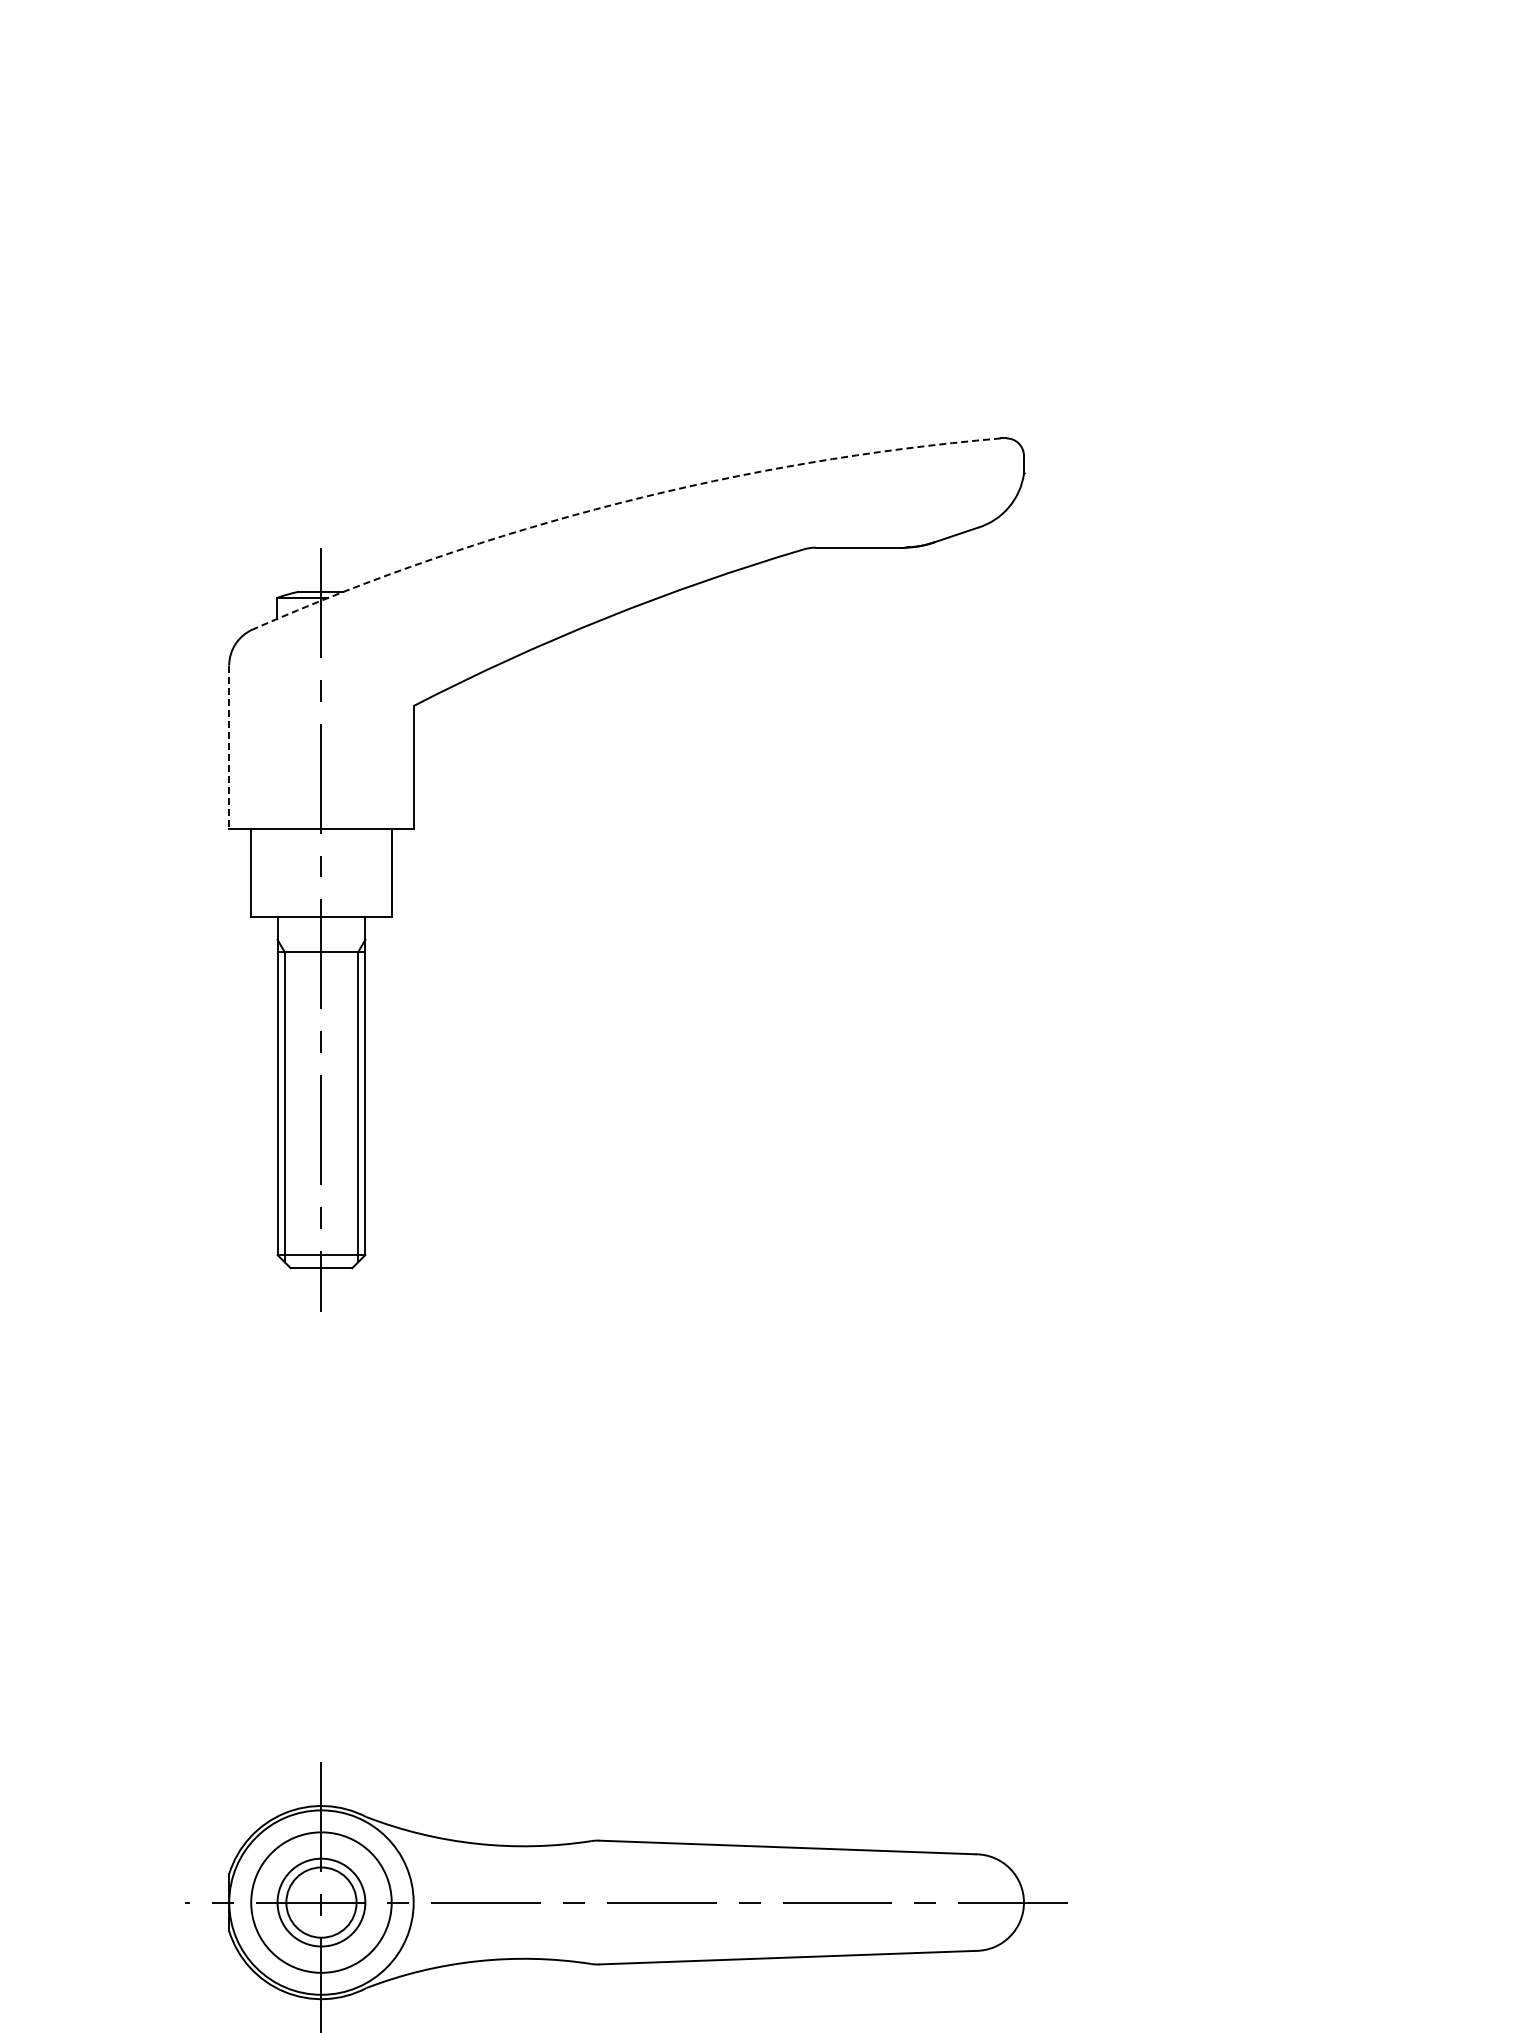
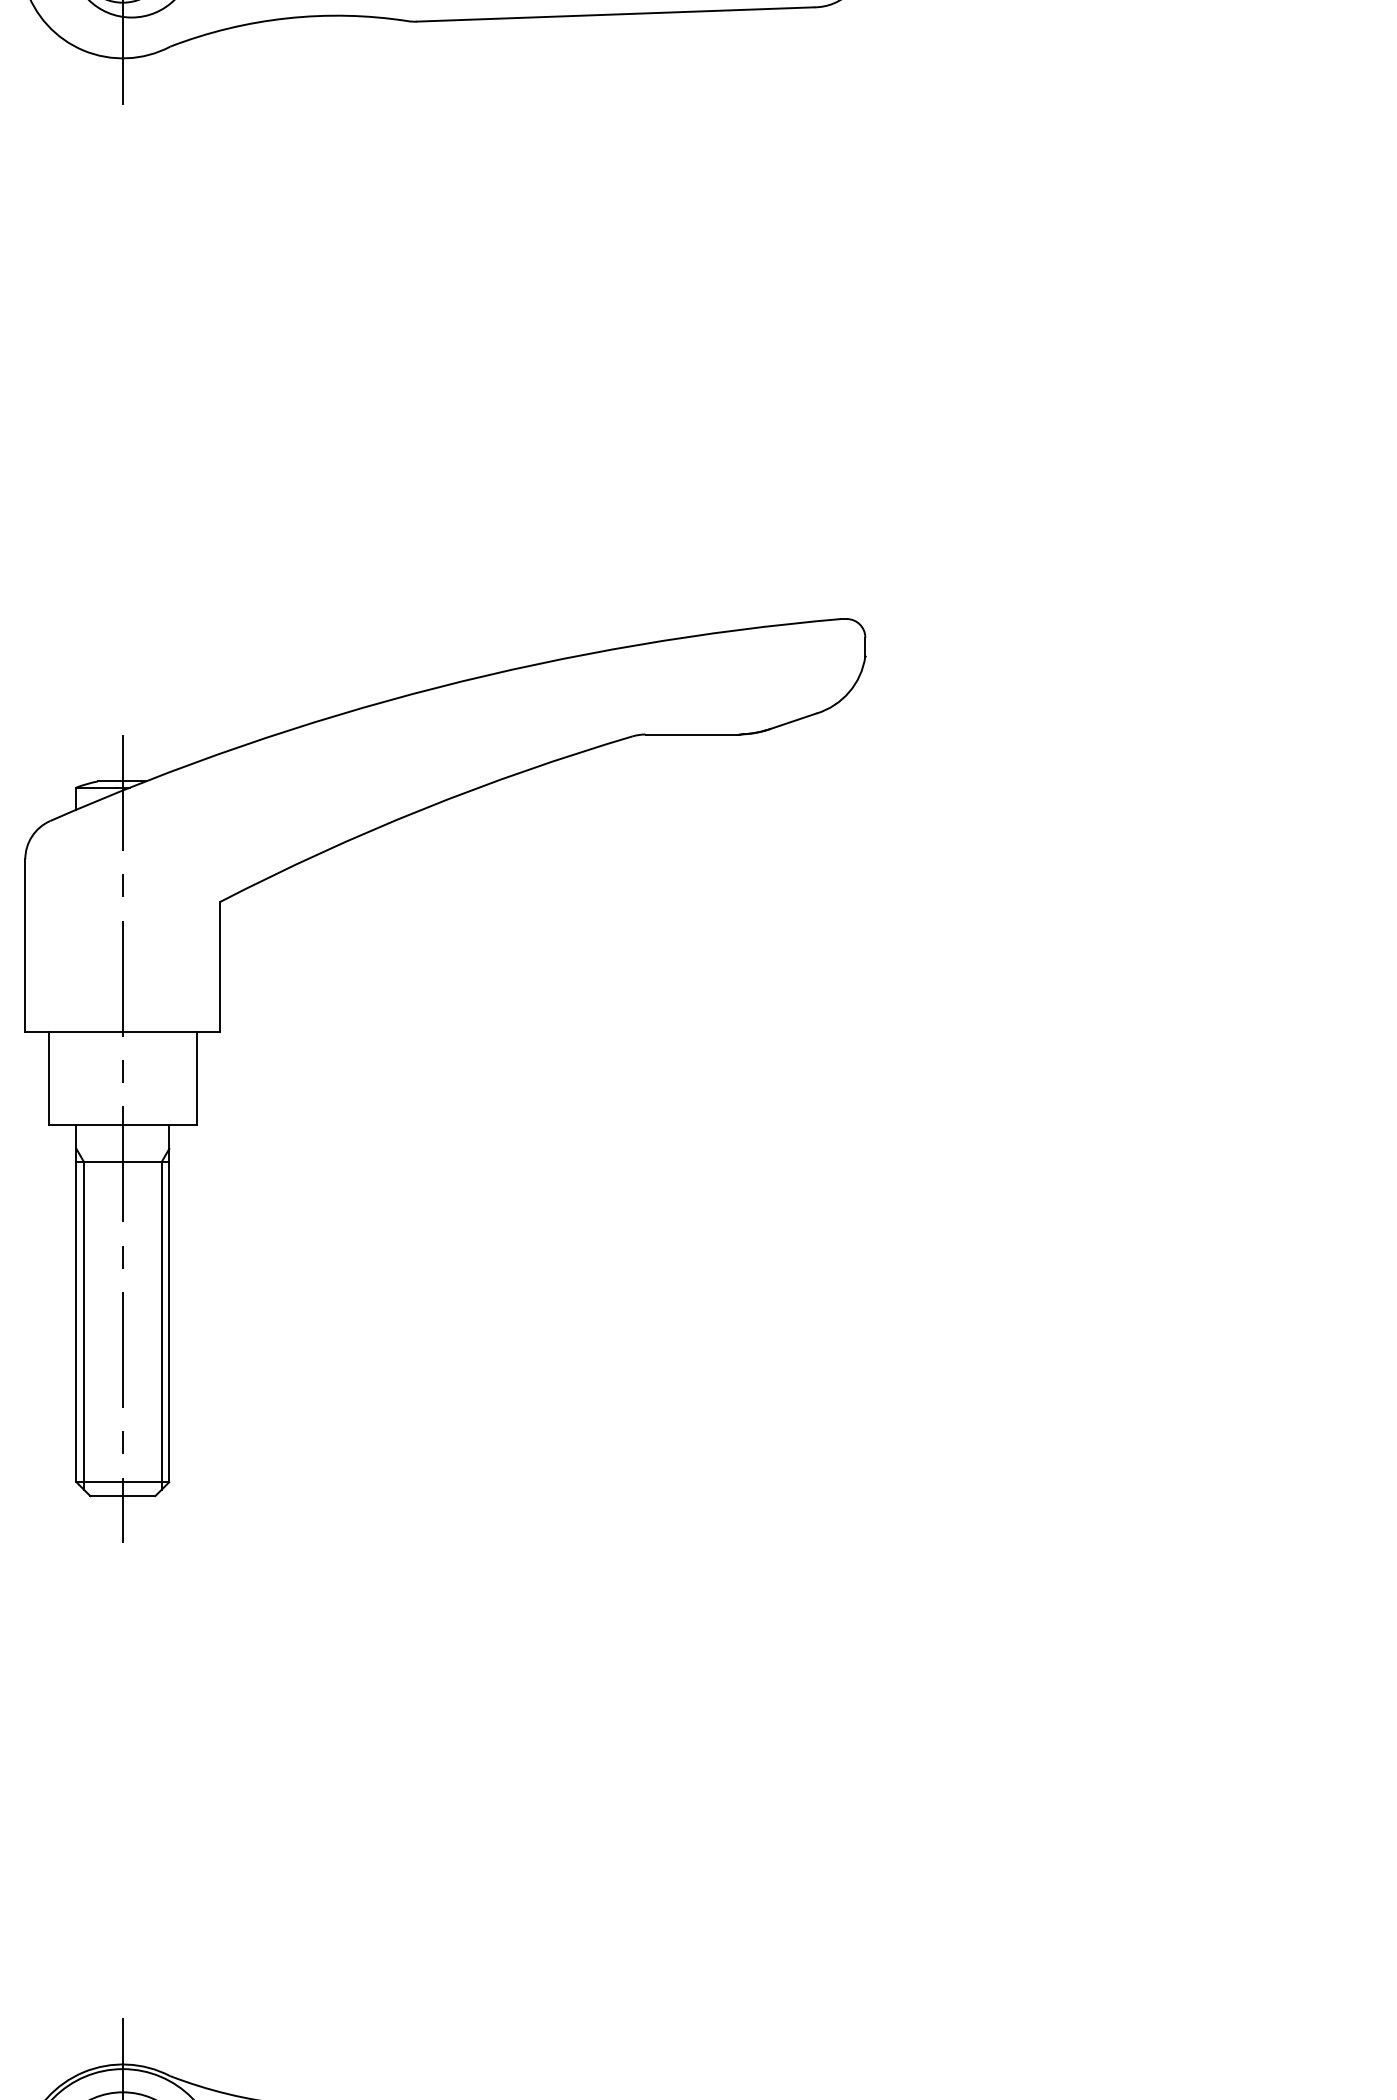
arc: (619, 503) -> (437, 687), dashed -> solid
line: (229, 747) -> (25, 945), dashed -> solid

